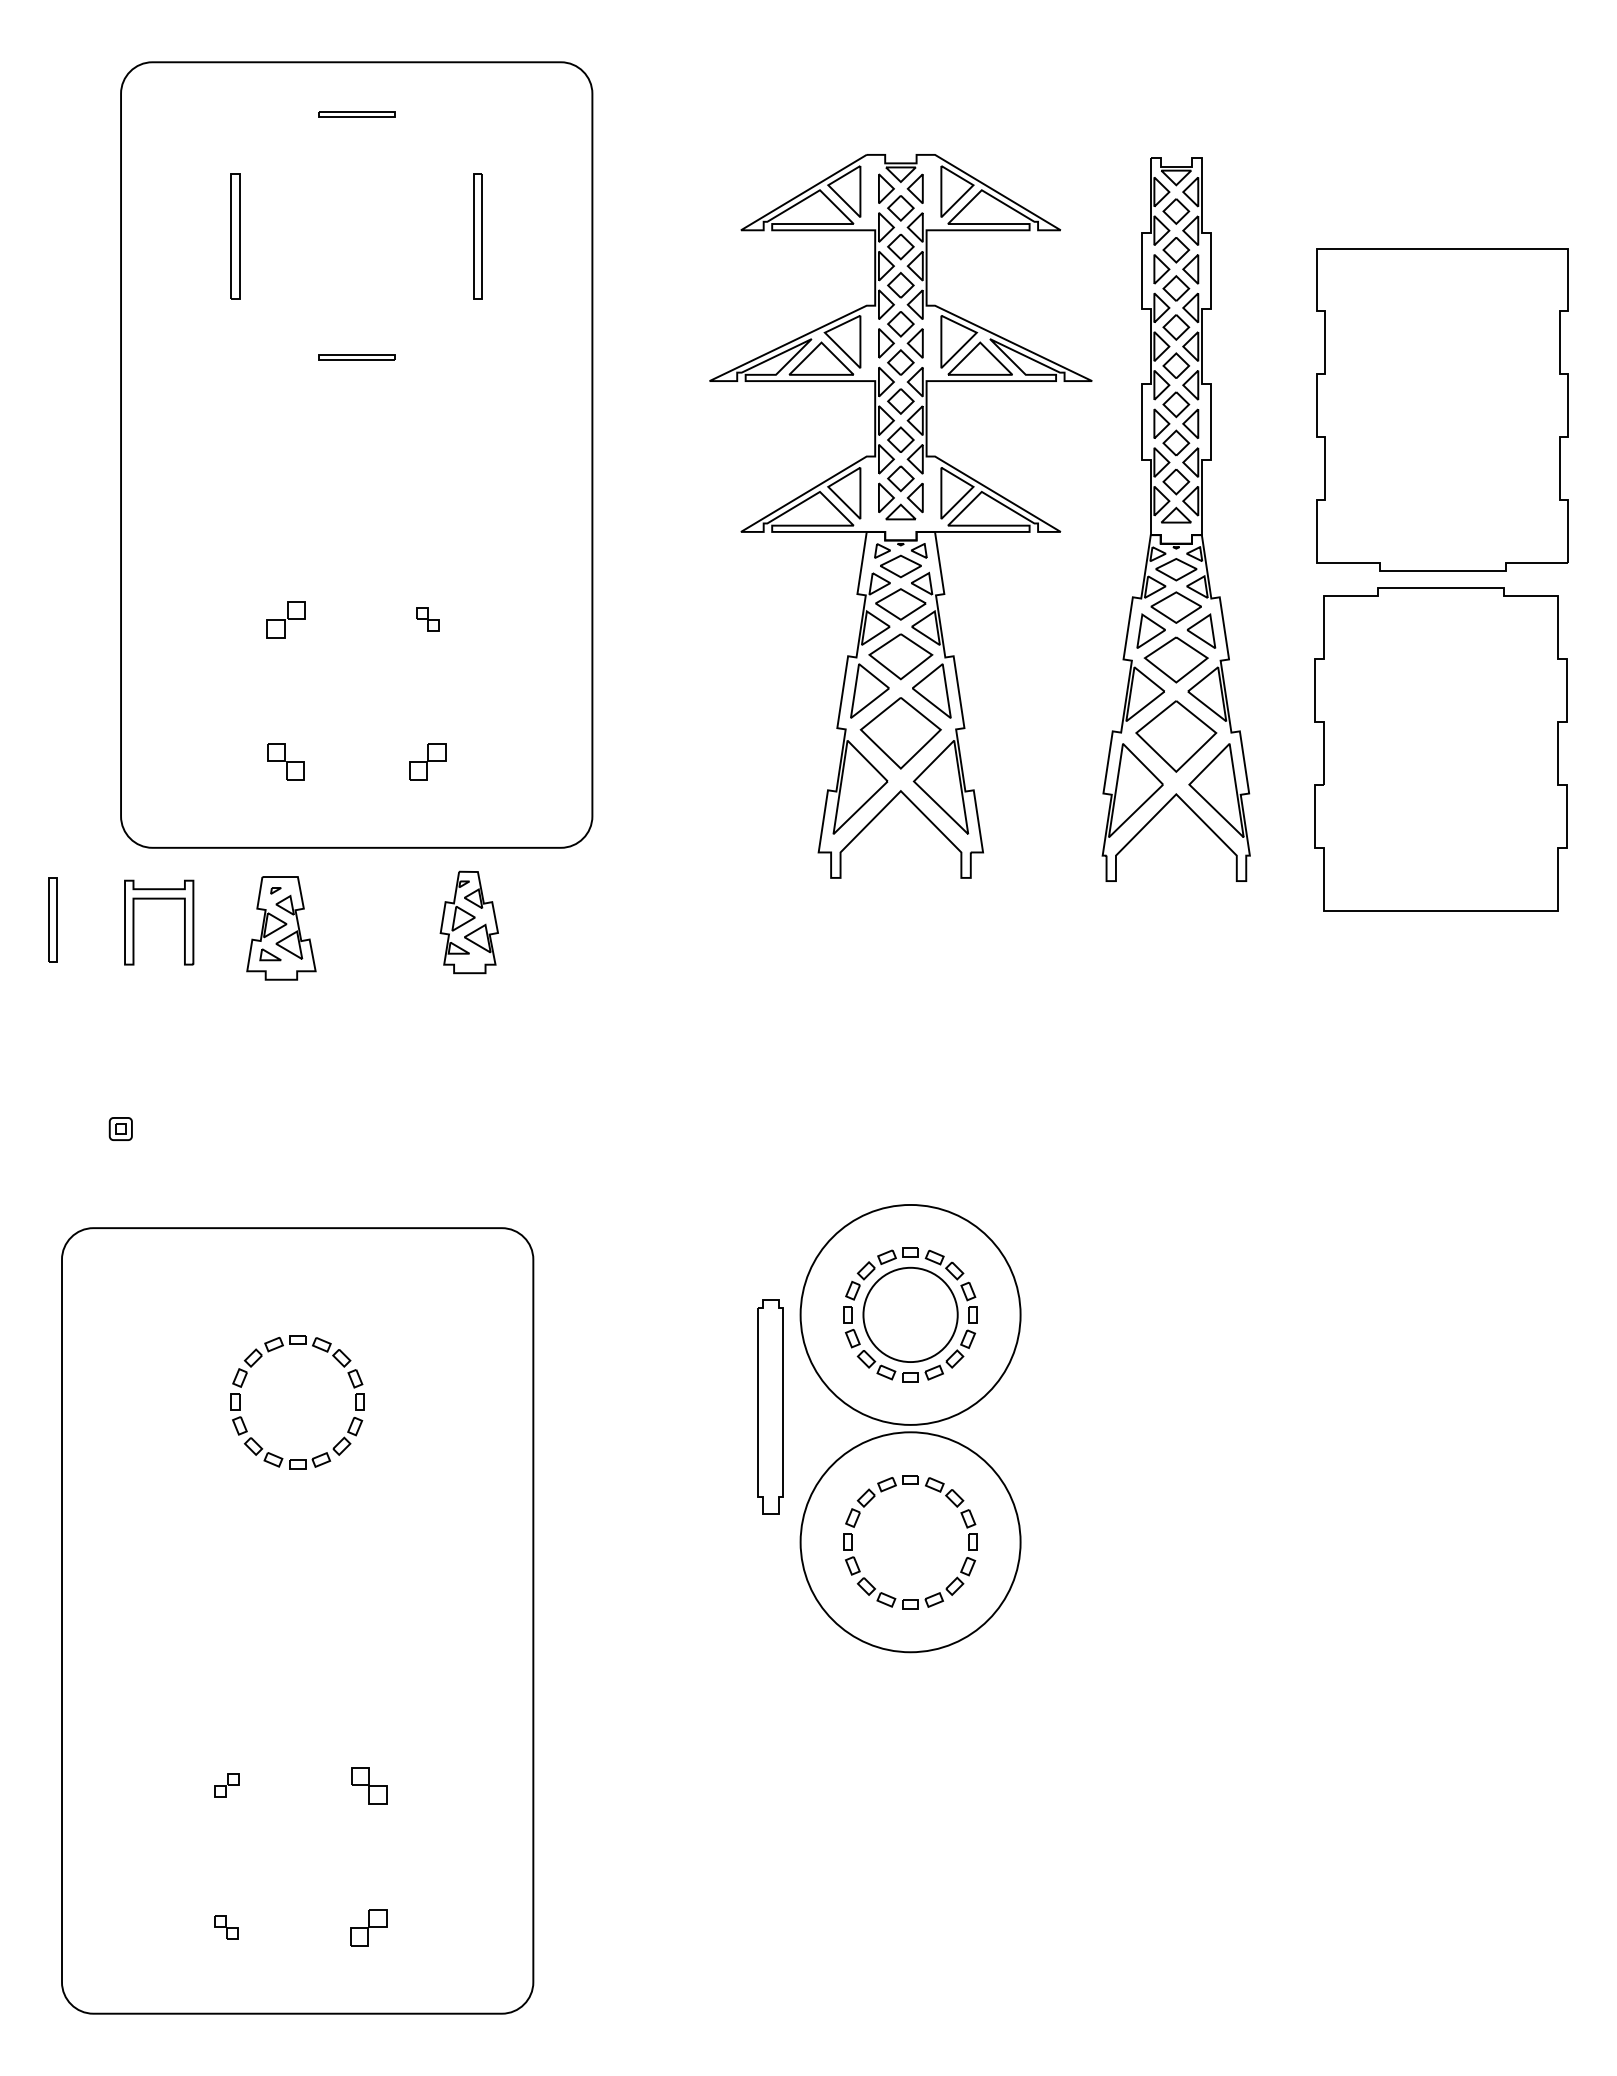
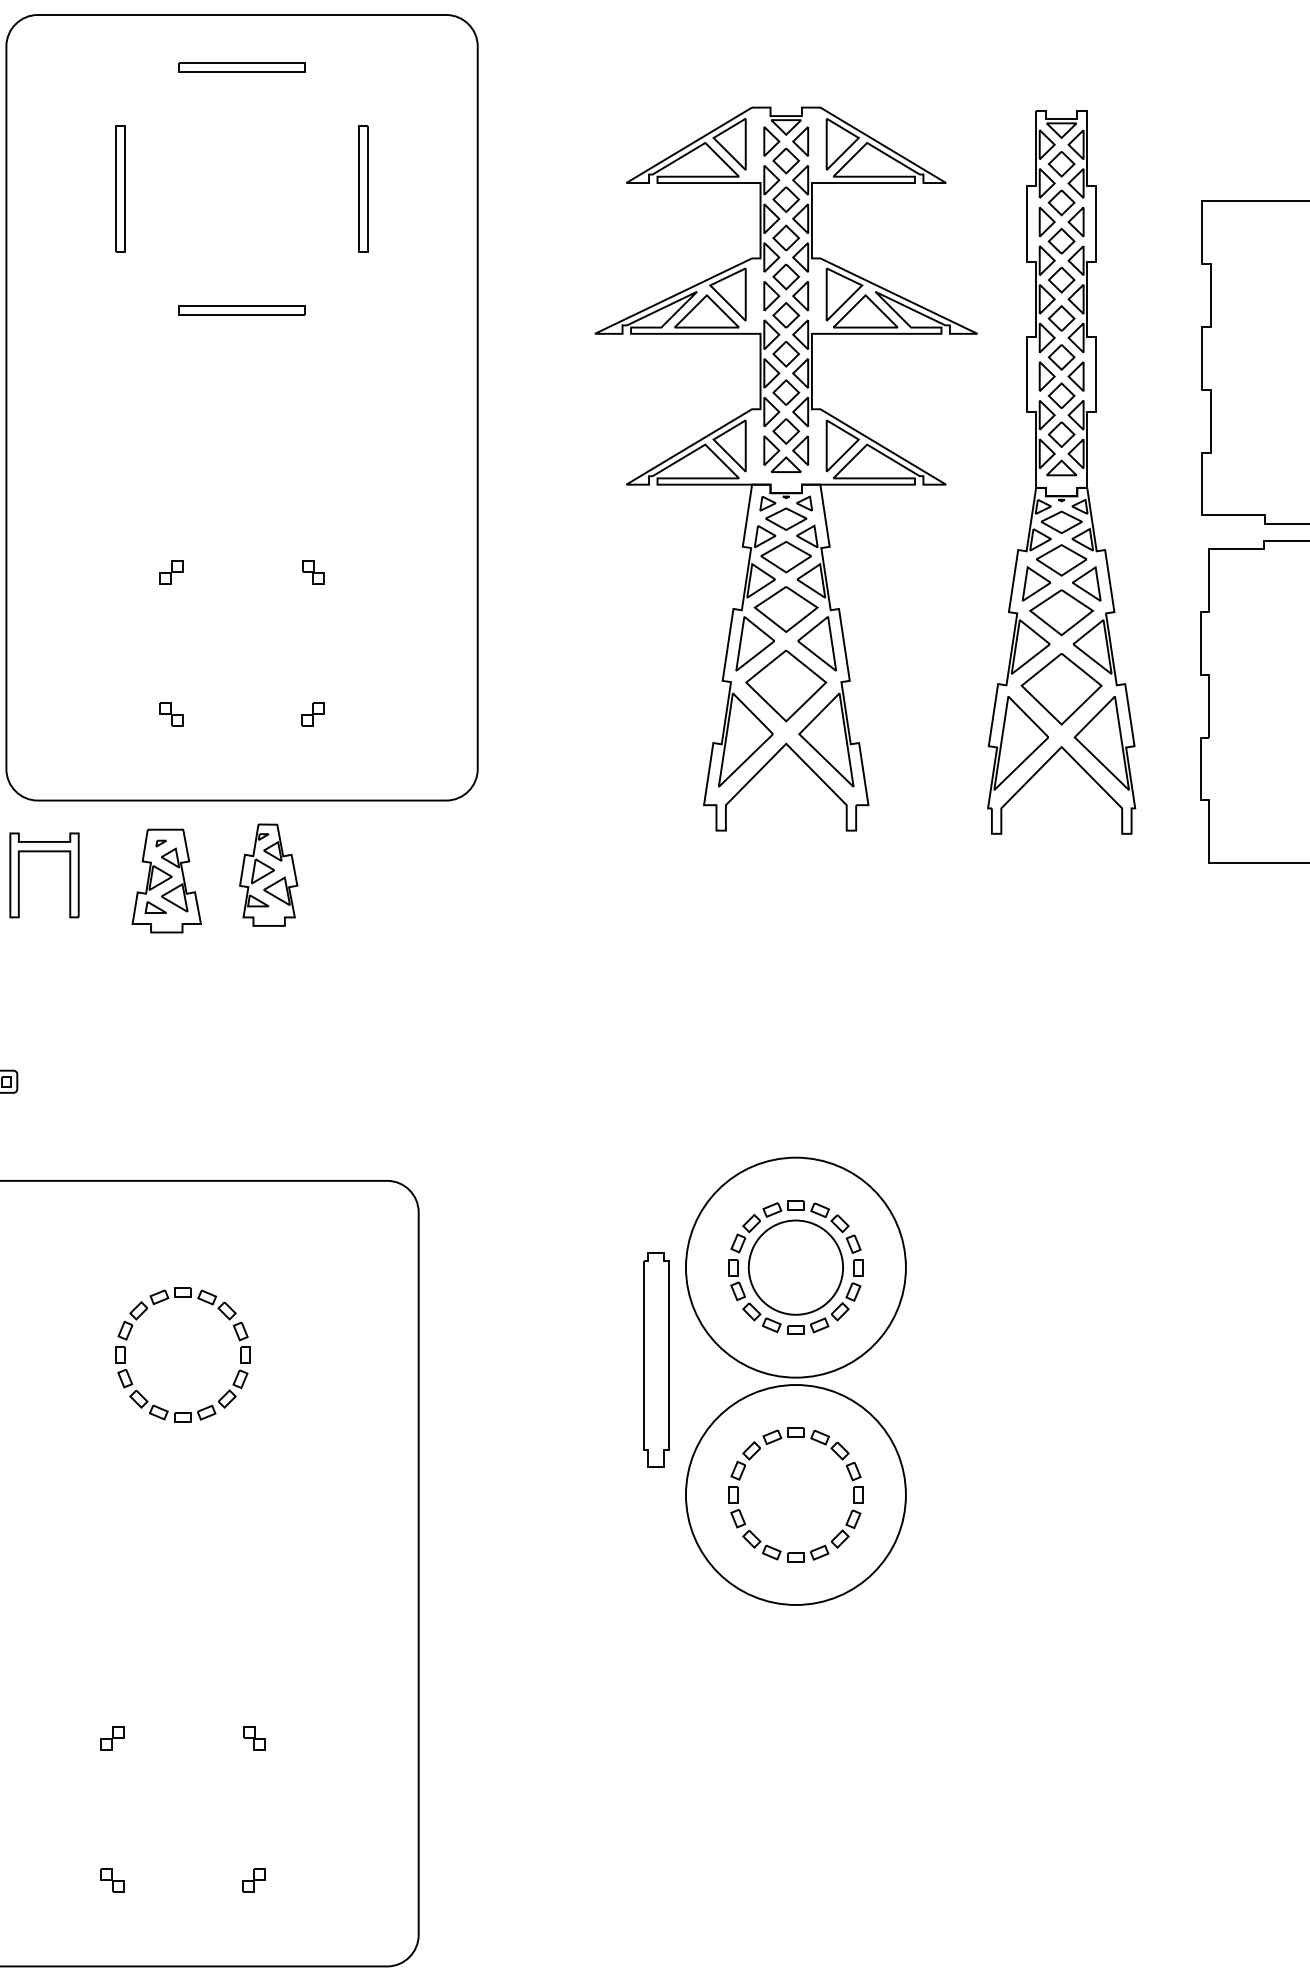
part: (356, 114) -> (241, 67), size x1.67
part: (356, 357) -> (241, 310), size x1.67
part: (285, 619) -> (170, 572), size x0.62
part: (285, 761) -> (170, 714), size x0.62
part: (427, 761) -> (312, 714), size x0.62
part: (468, 922) -> (267, 875), moved
part: (368, 1785) -> (253, 1738), size x0.62
part: (368, 1927) -> (253, 1880), size x0.62

